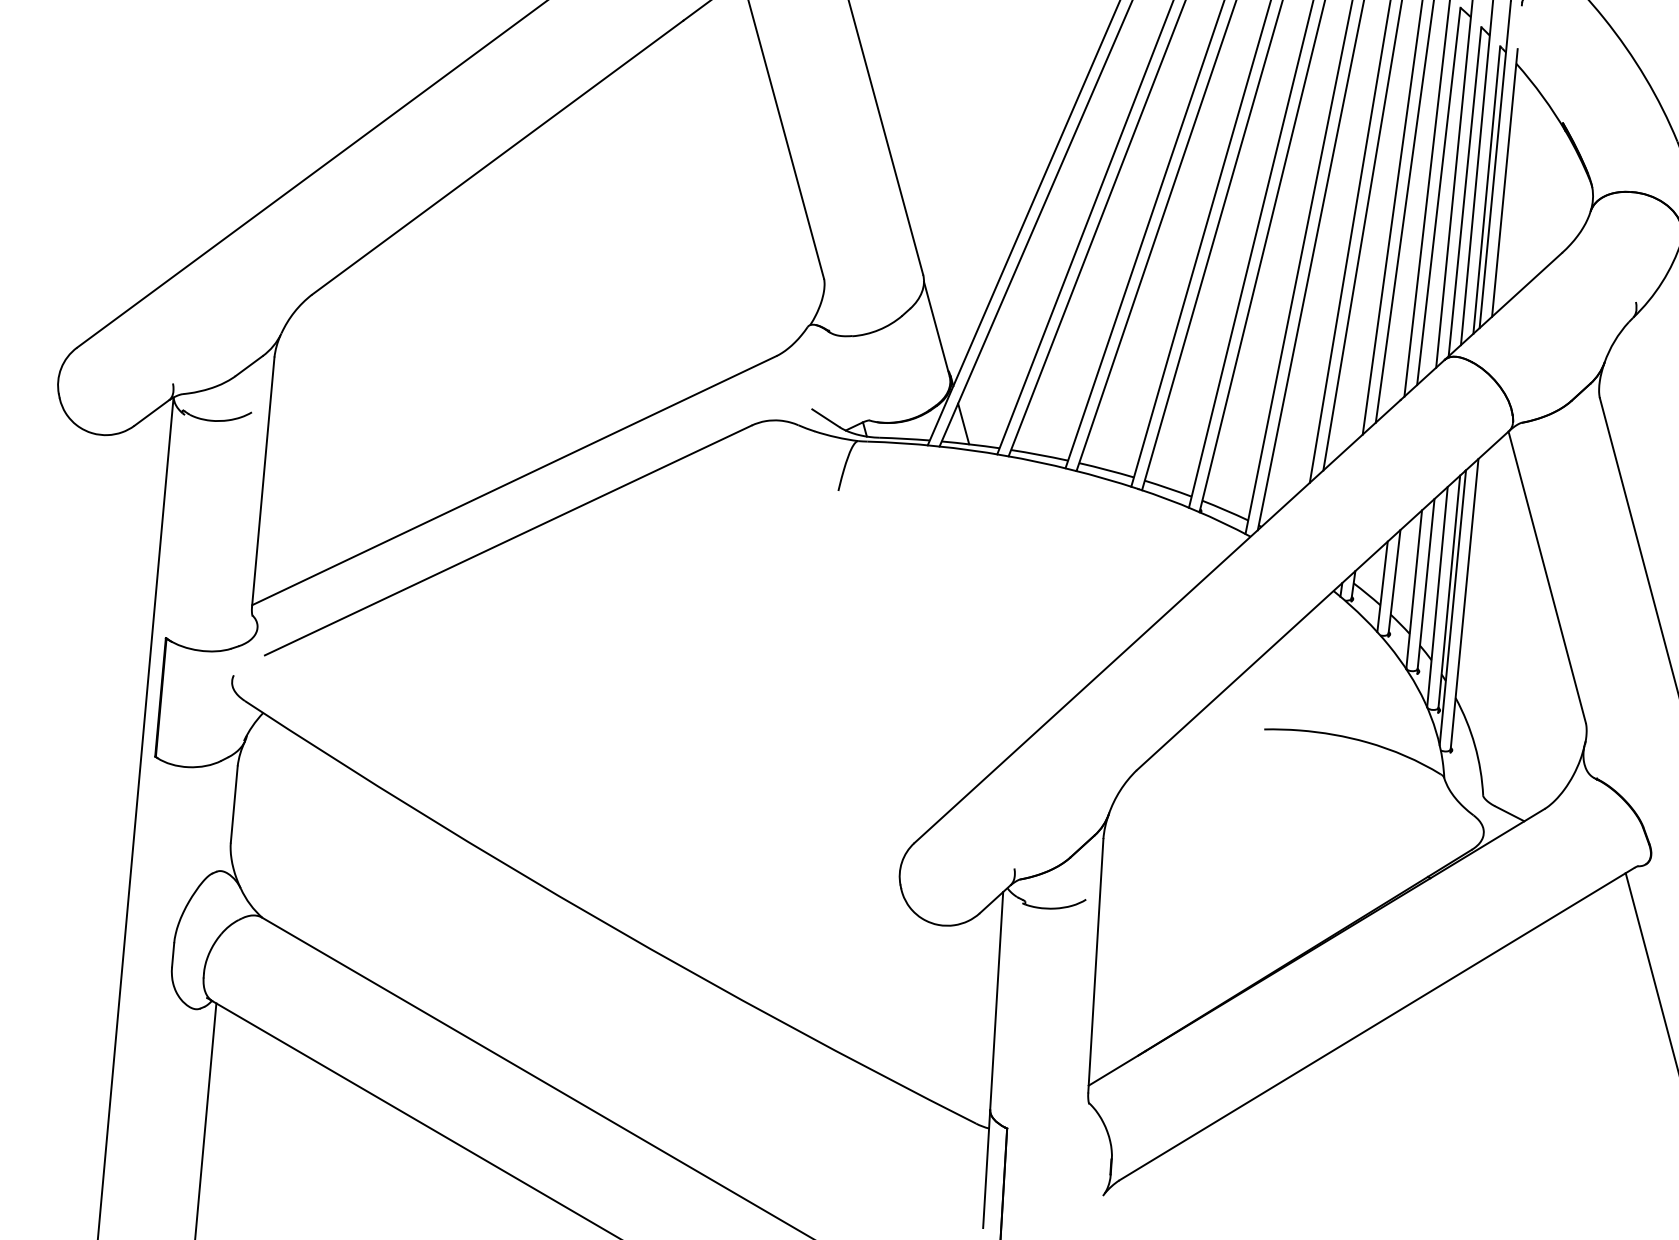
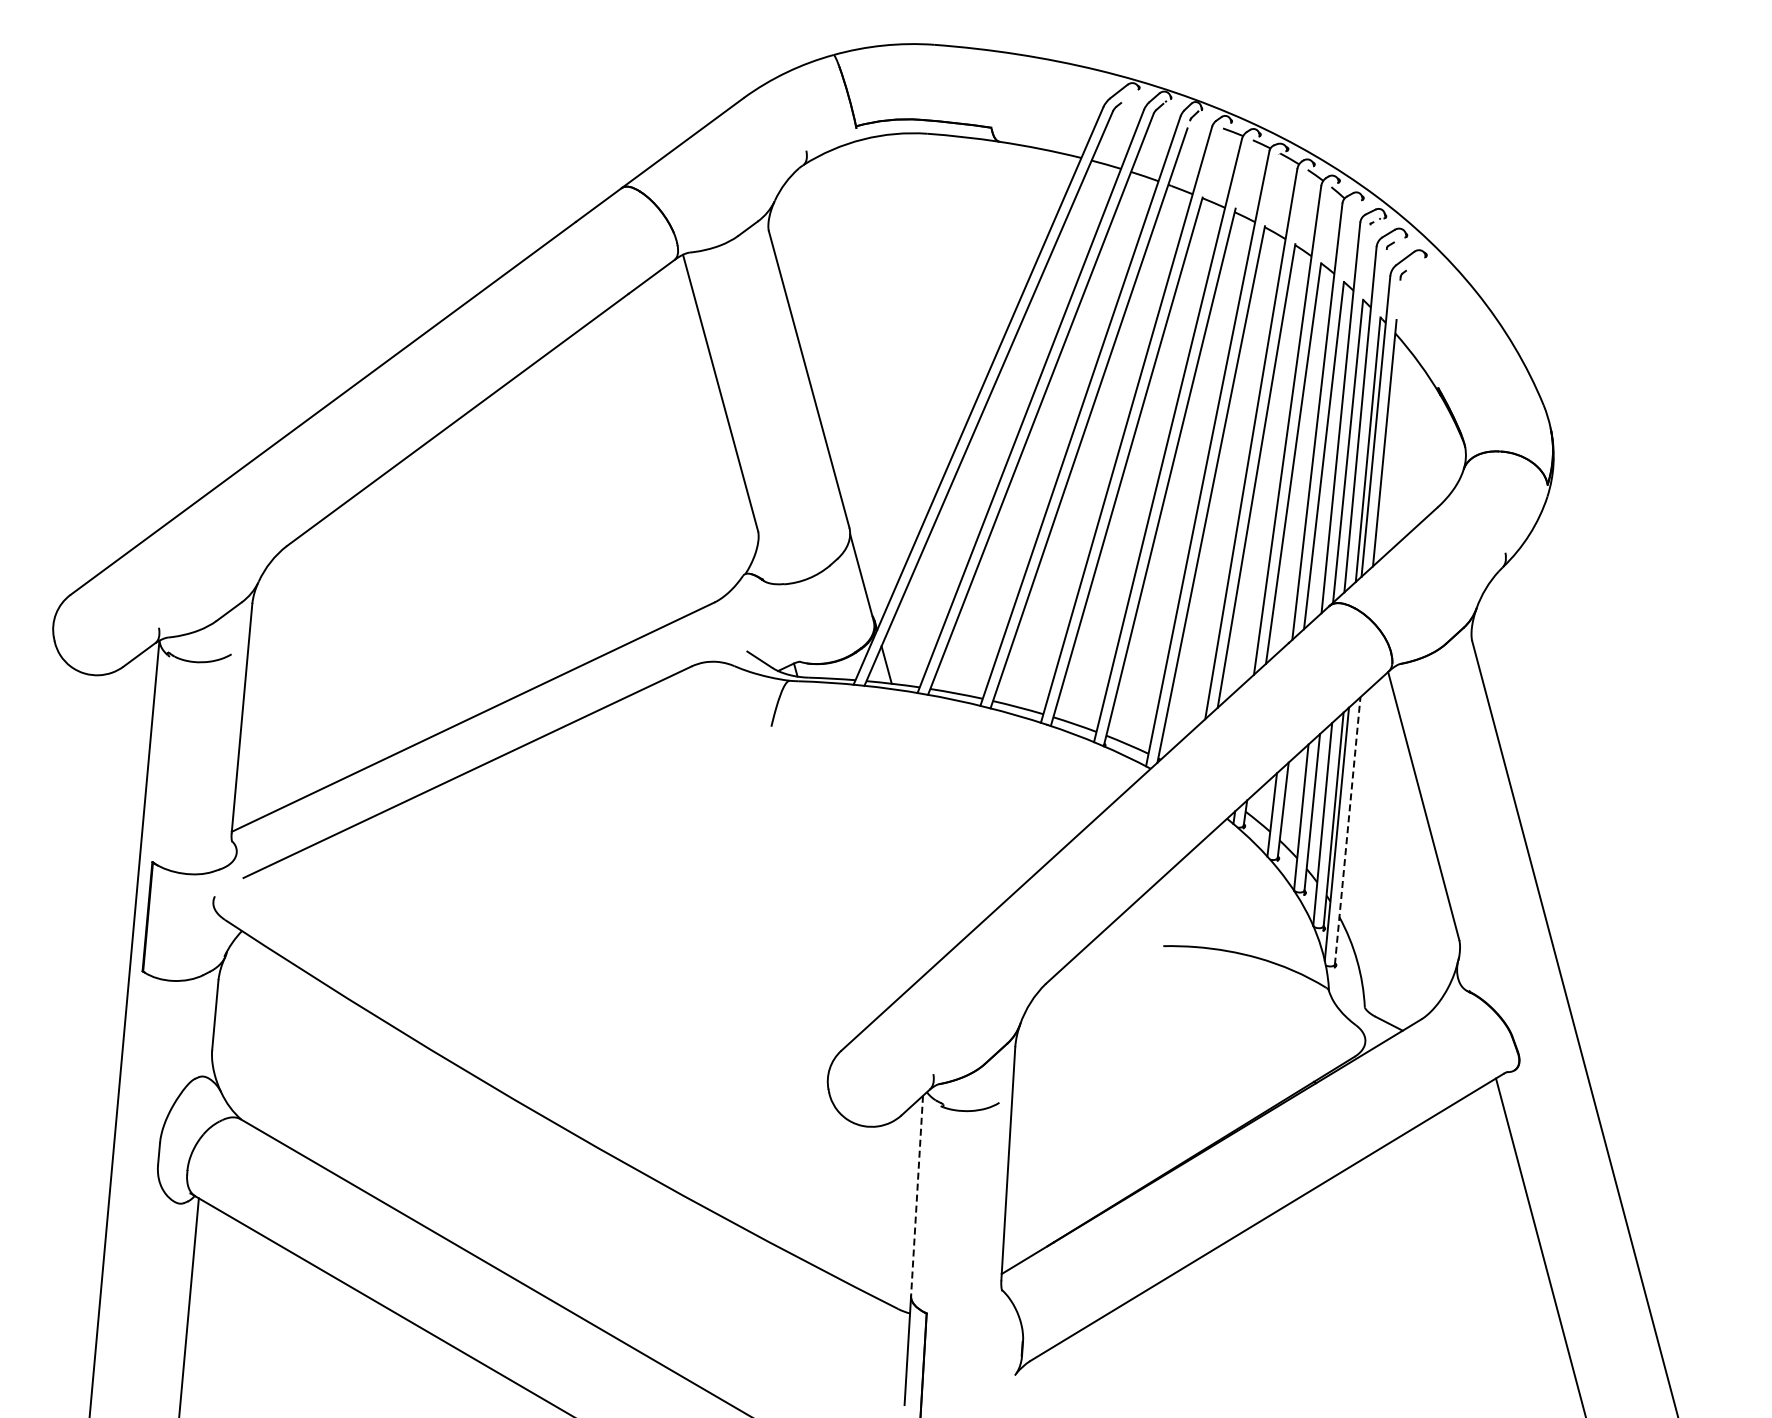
line: (1464, 603) -> (1347, 830), solid -> dashed
line: (997, 1001) -> (917, 1196), solid -> dashed

